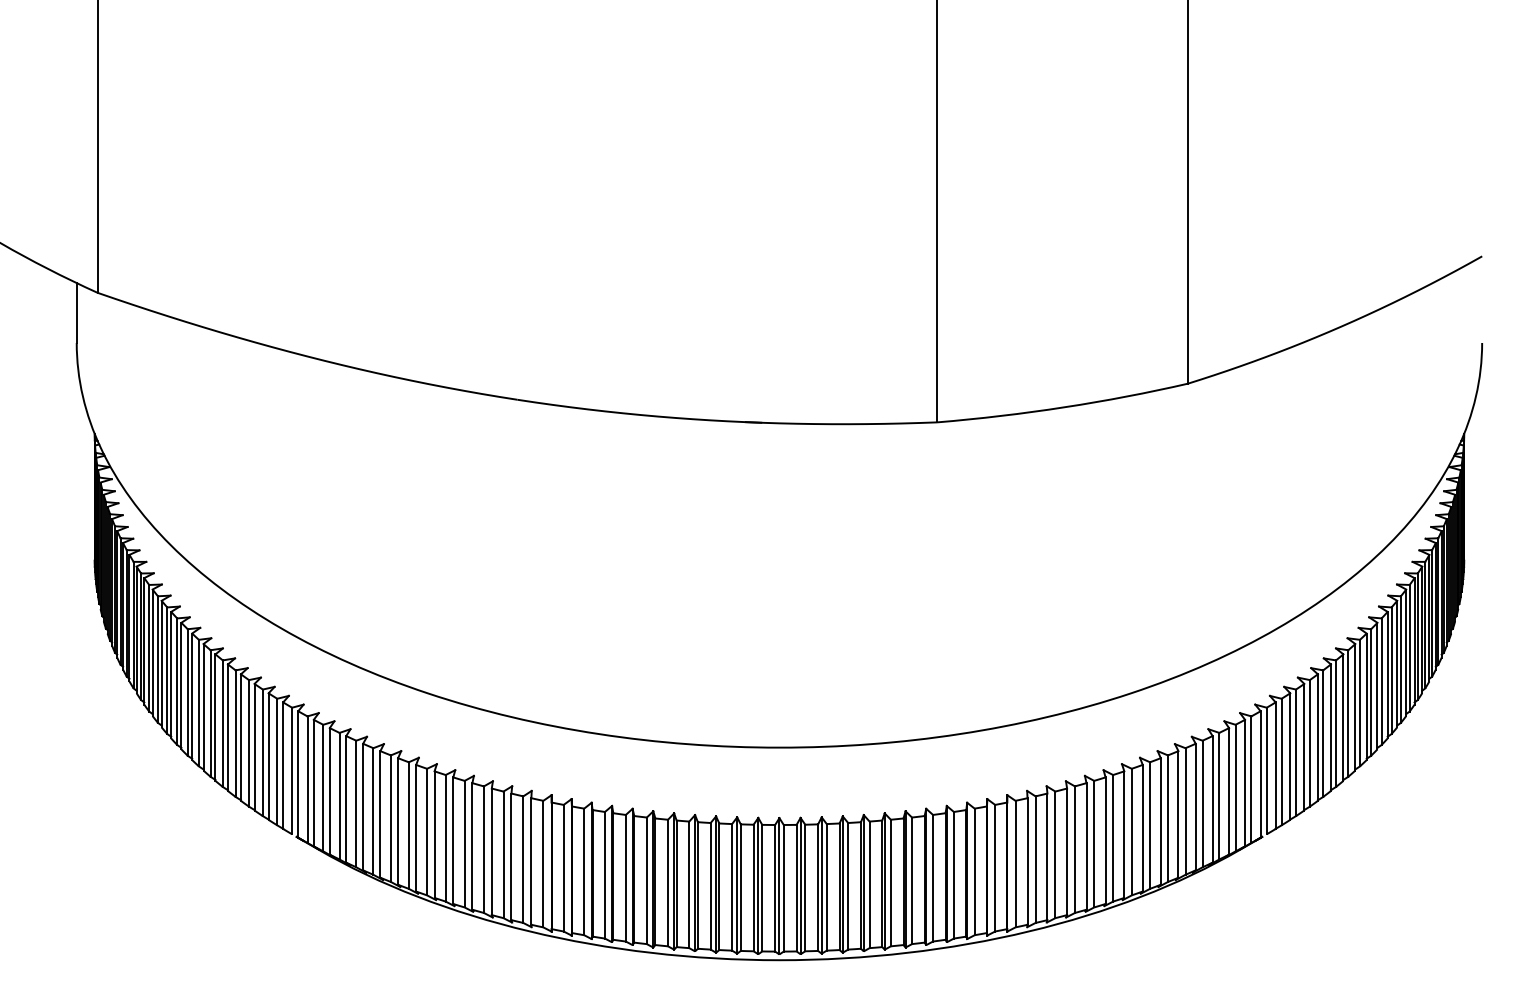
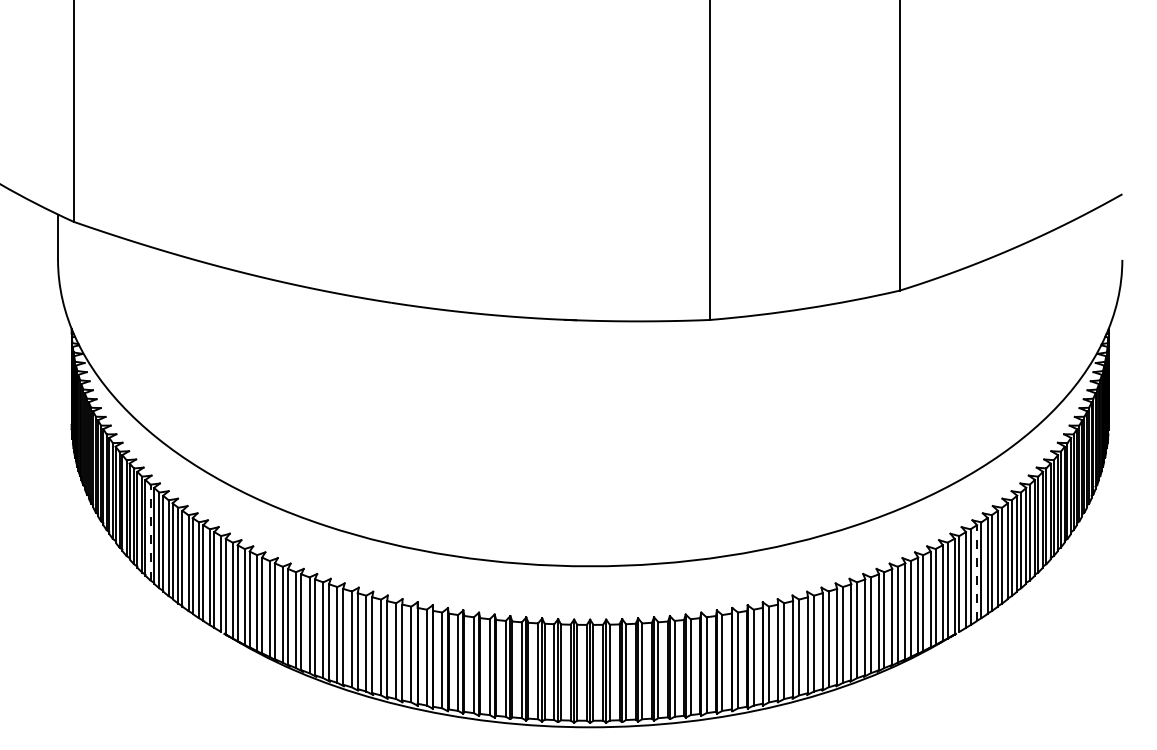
line: (198, 702) -> (150, 532), solid -> dashed
line: (1290, 756) -> (977, 573), solid -> dashed

